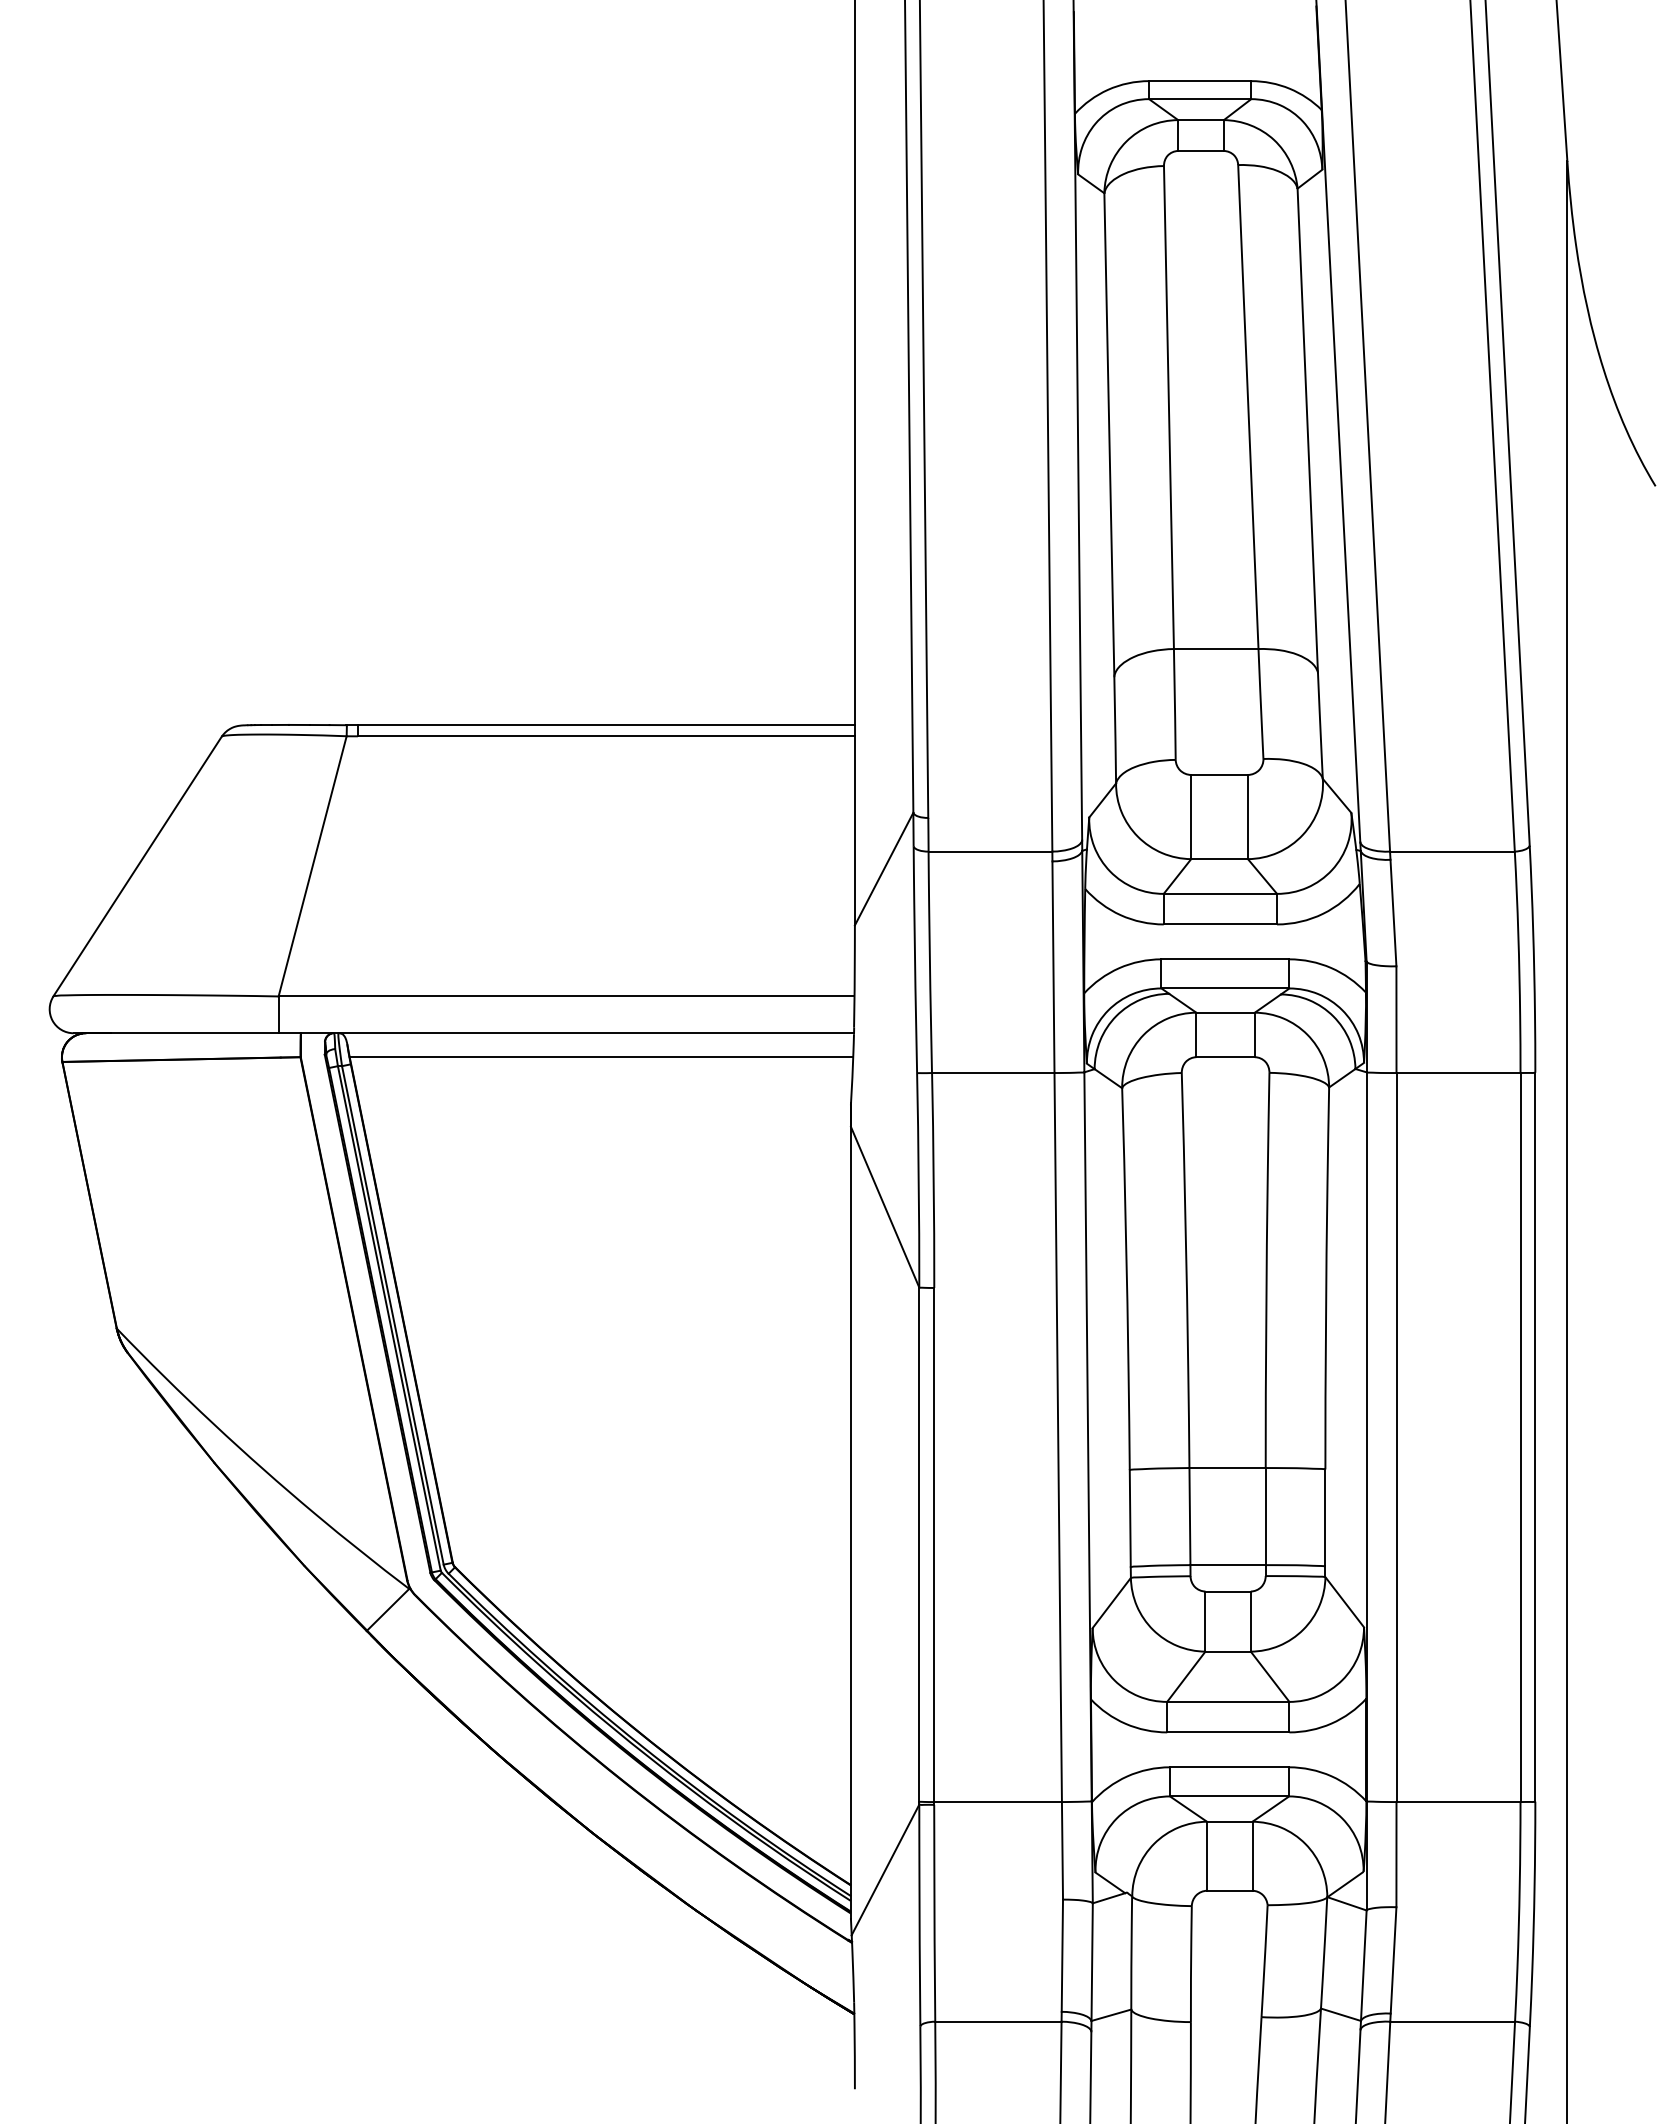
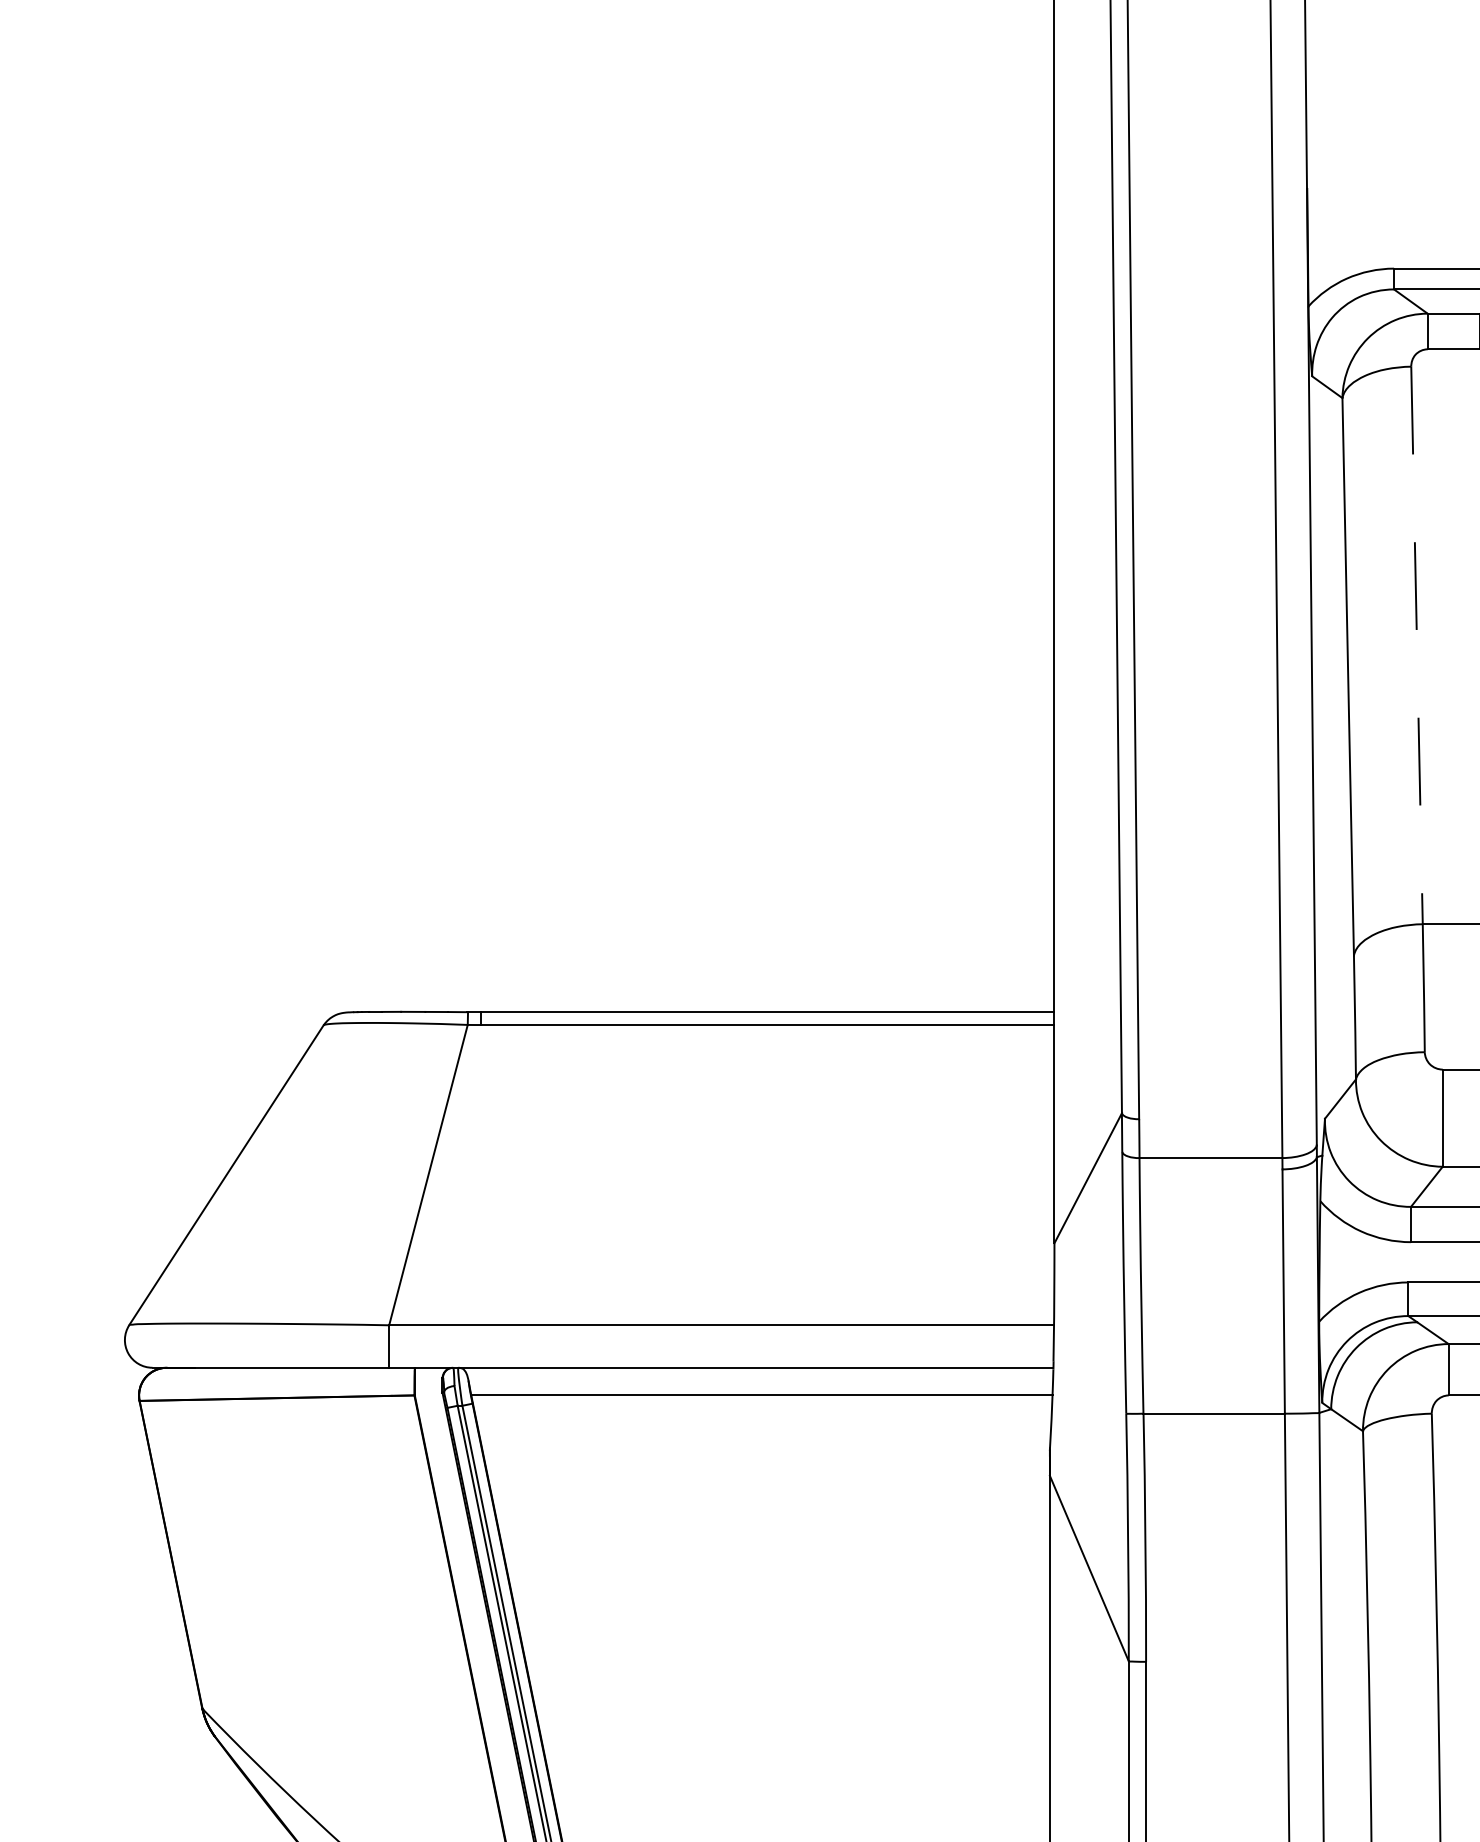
line: (1168, 407) -> (1416, 645), solid -> dashed

